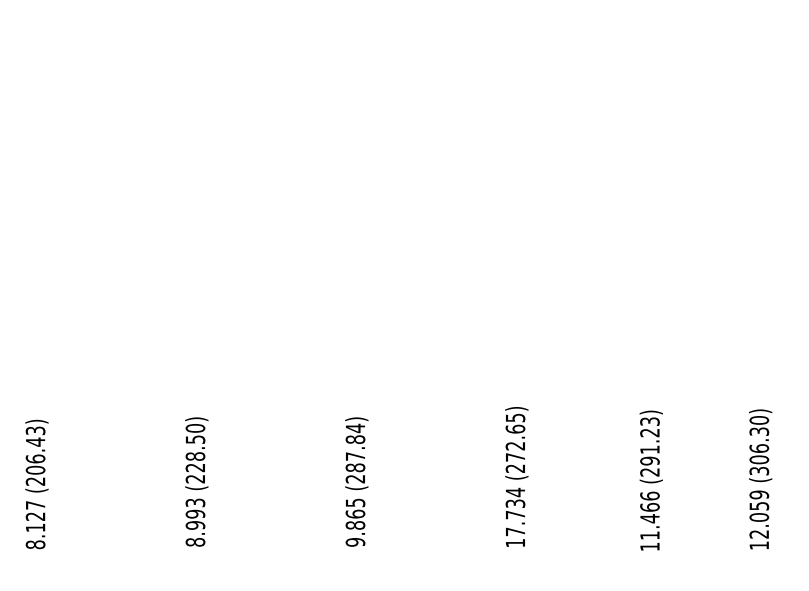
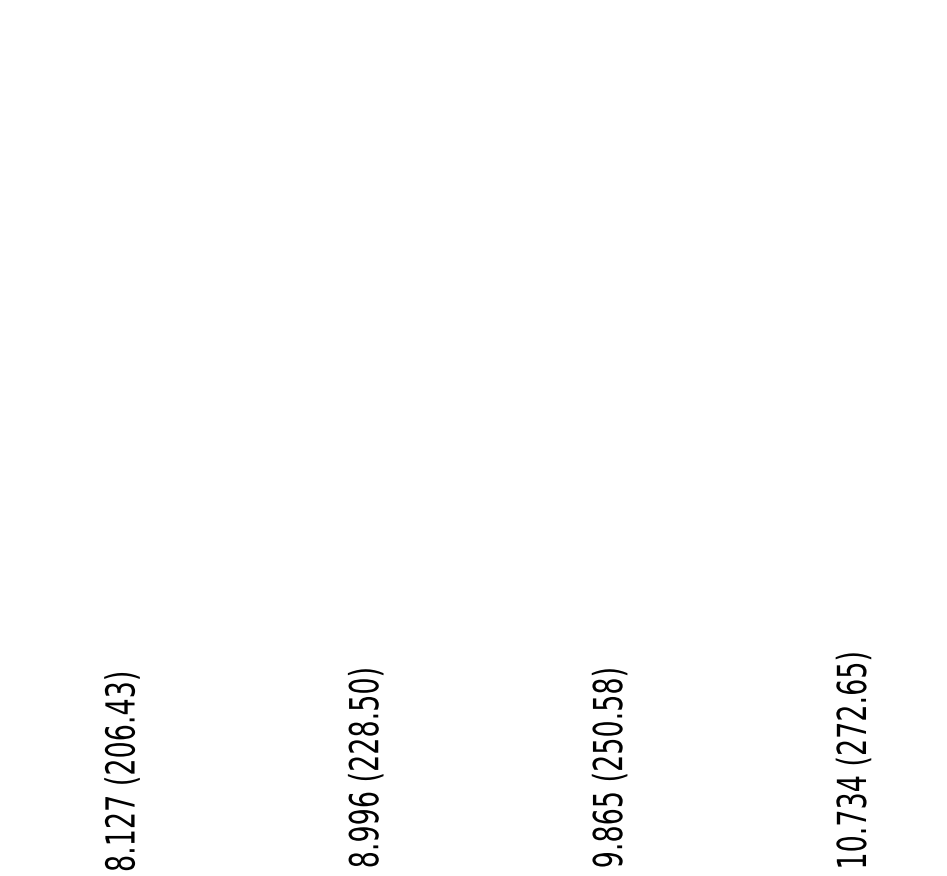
text: (355, 447) -> (607, 715), (287.84) -> (250.58)
text: (195, 502) -> (363, 798), 8.993 -> 8.996
text: (515, 531) -> (851, 843), 17.734 -> 10.734

